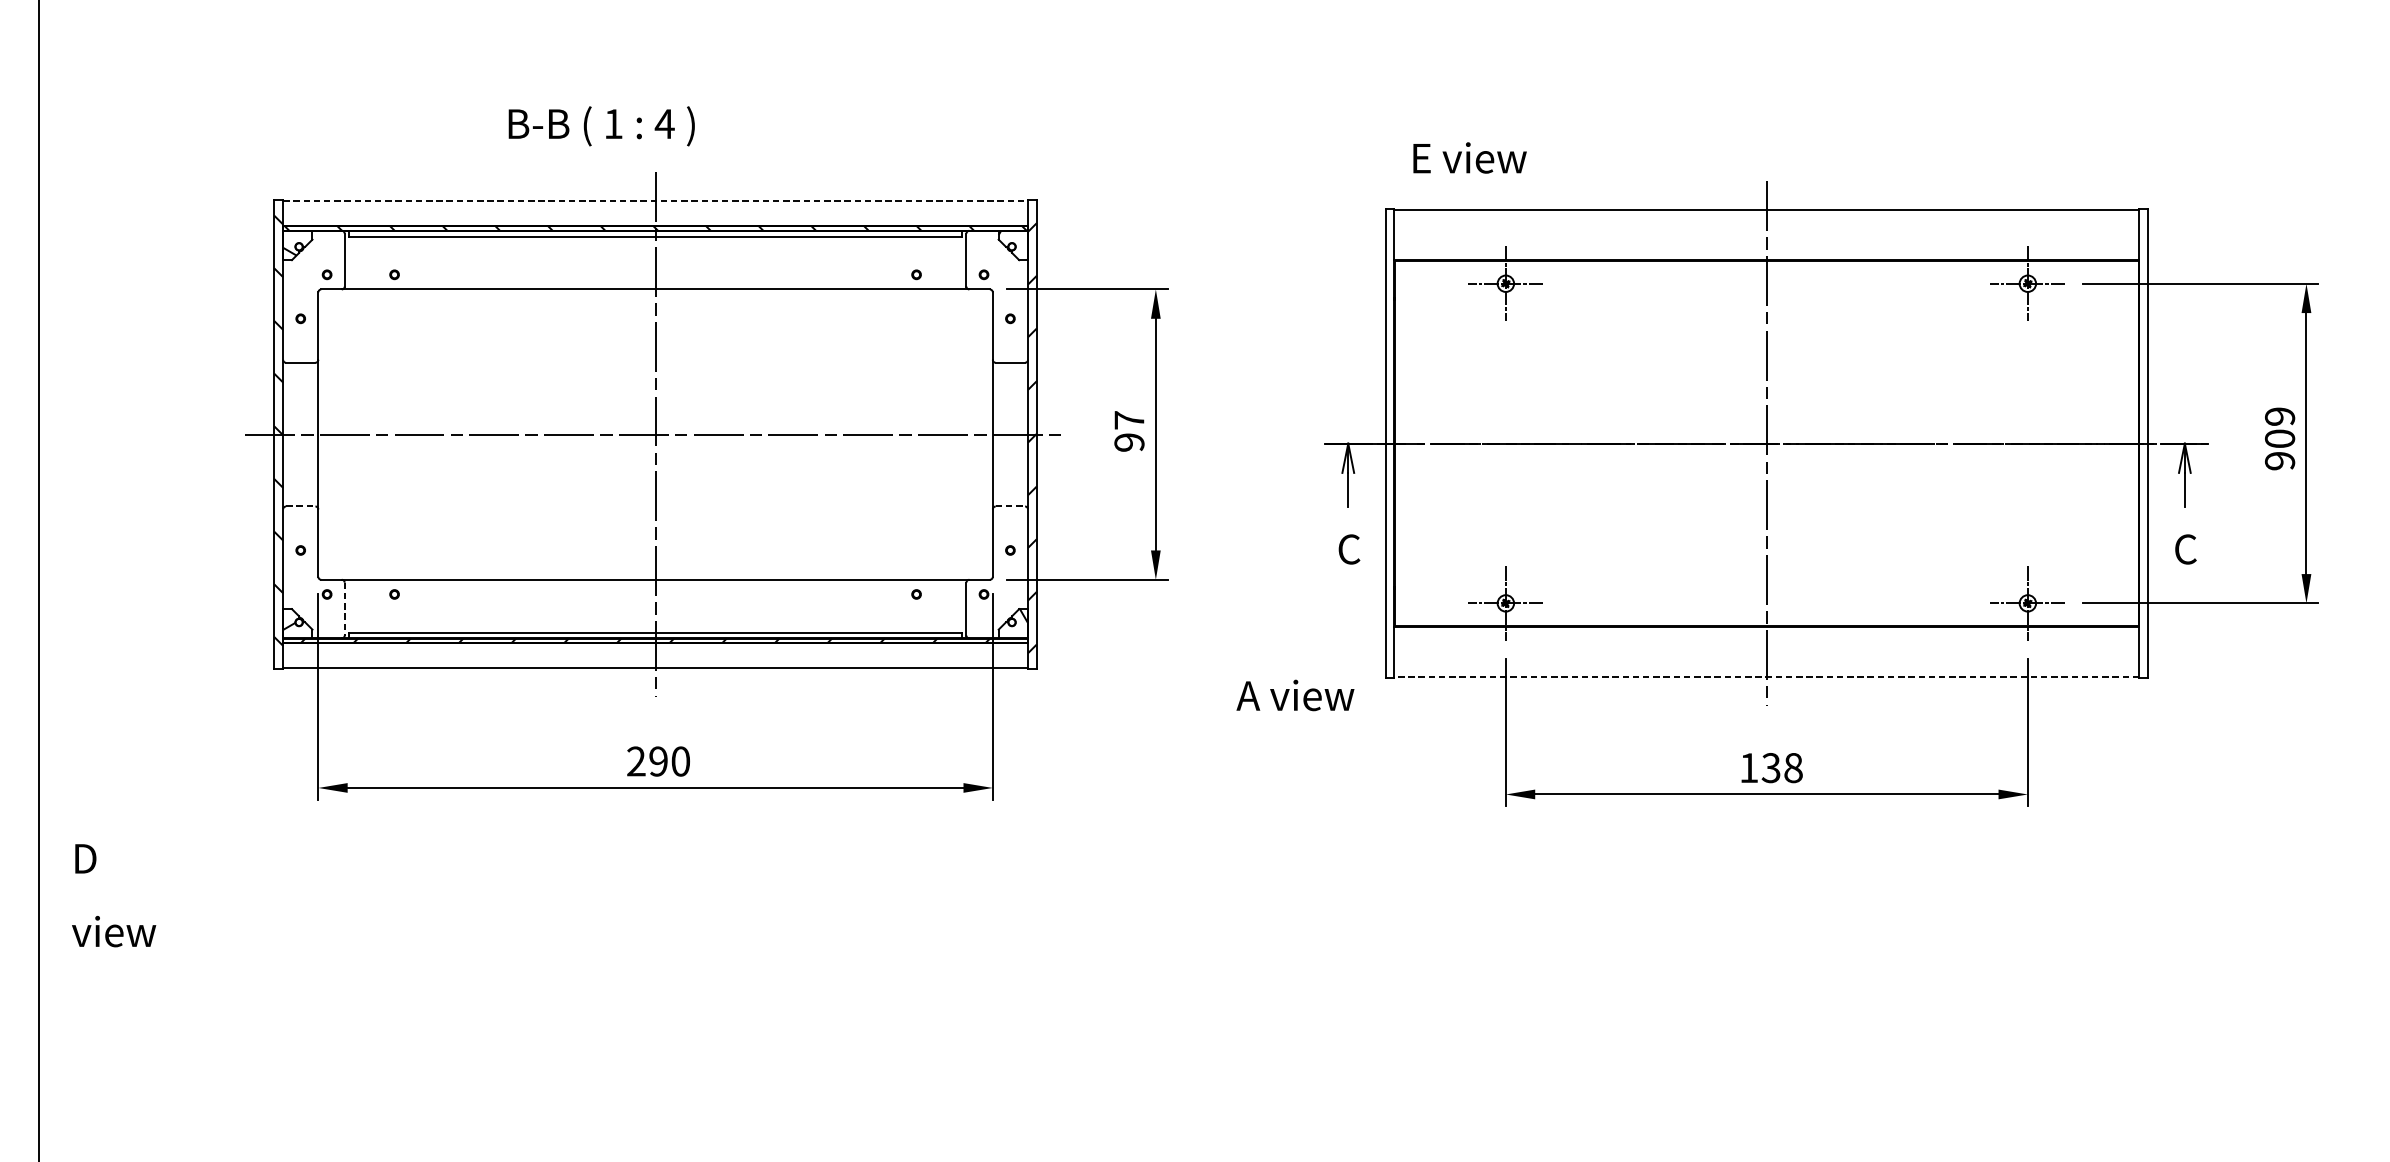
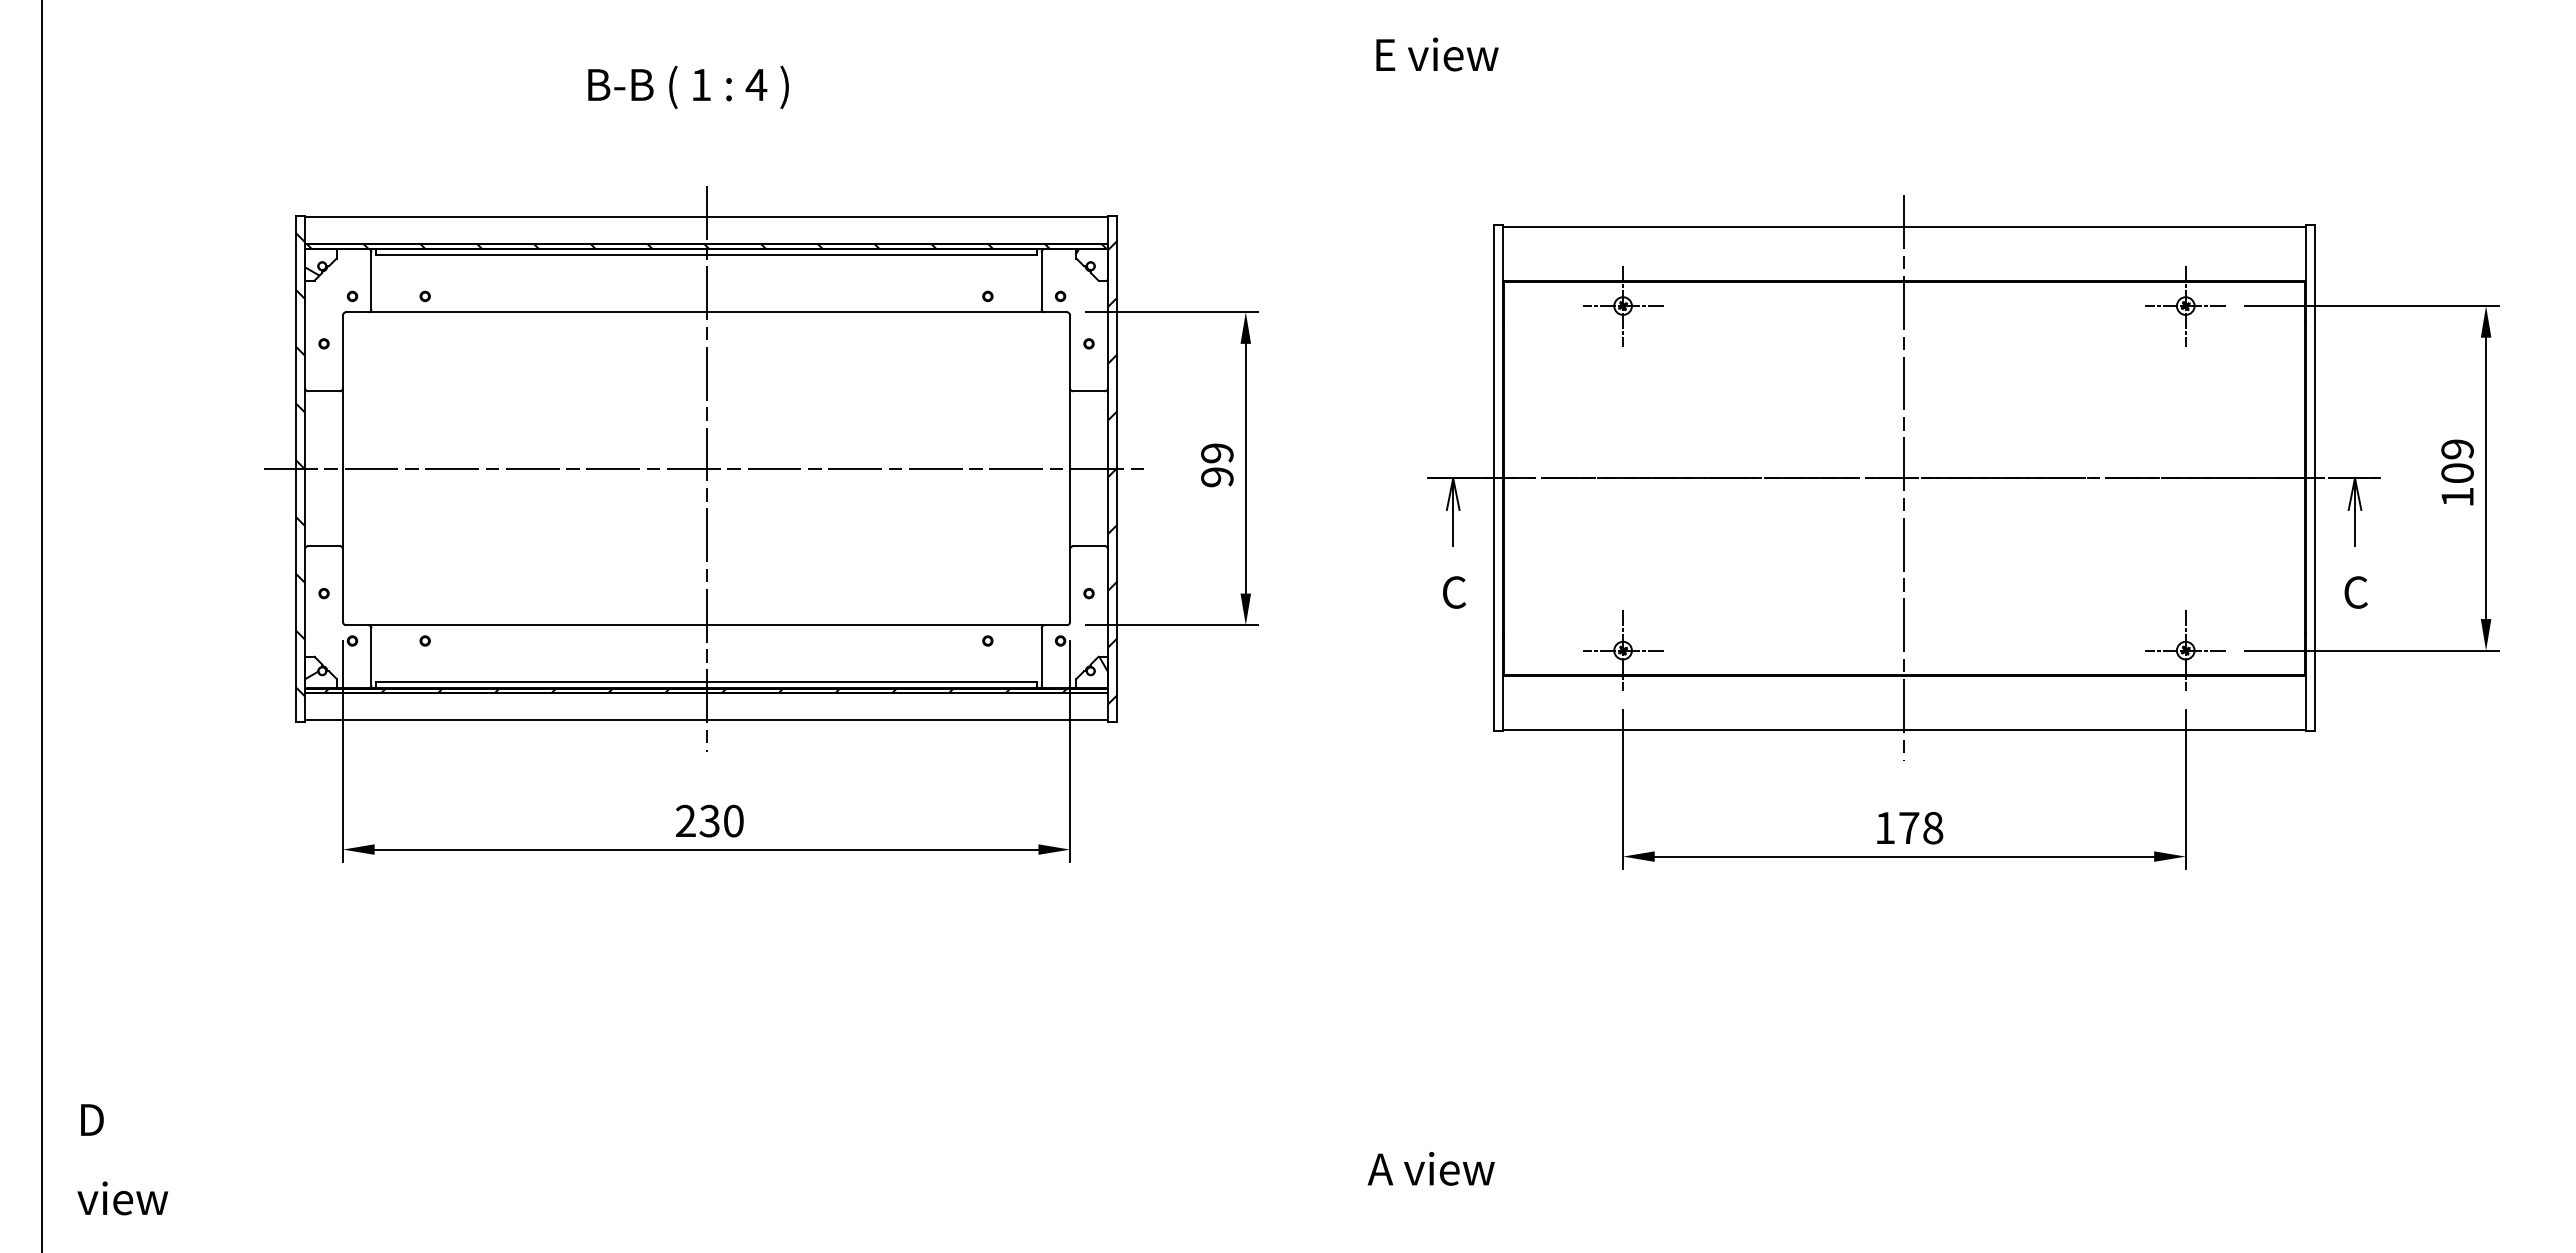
text: (601, 125) -> (688, 86), moved
text: (1470, 157) -> (1437, 54), moved
line: (656, 201) -> (707, 217), dashed -> solid
text: (1129, 420) -> (1217, 453), 97 -> 99
text: (2279, 461) -> (2457, 497), 909 -> 109
line: (301, 506) -> (324, 546), dashed -> solid
line: (1010, 506) -> (1089, 546), dashed -> solid
line: (344, 609) -> (371, 657), dashed -> solid
line: (1765, 676) -> (1903, 729), dashed -> solid
text: (1294, 695) -> (1430, 1168), moved
text: (658, 761) -> (709, 821), 290 -> 230
text: (1770, 767) -> (1908, 827), 138 -> 178
text: (113, 895) -> (122, 1159), moved

